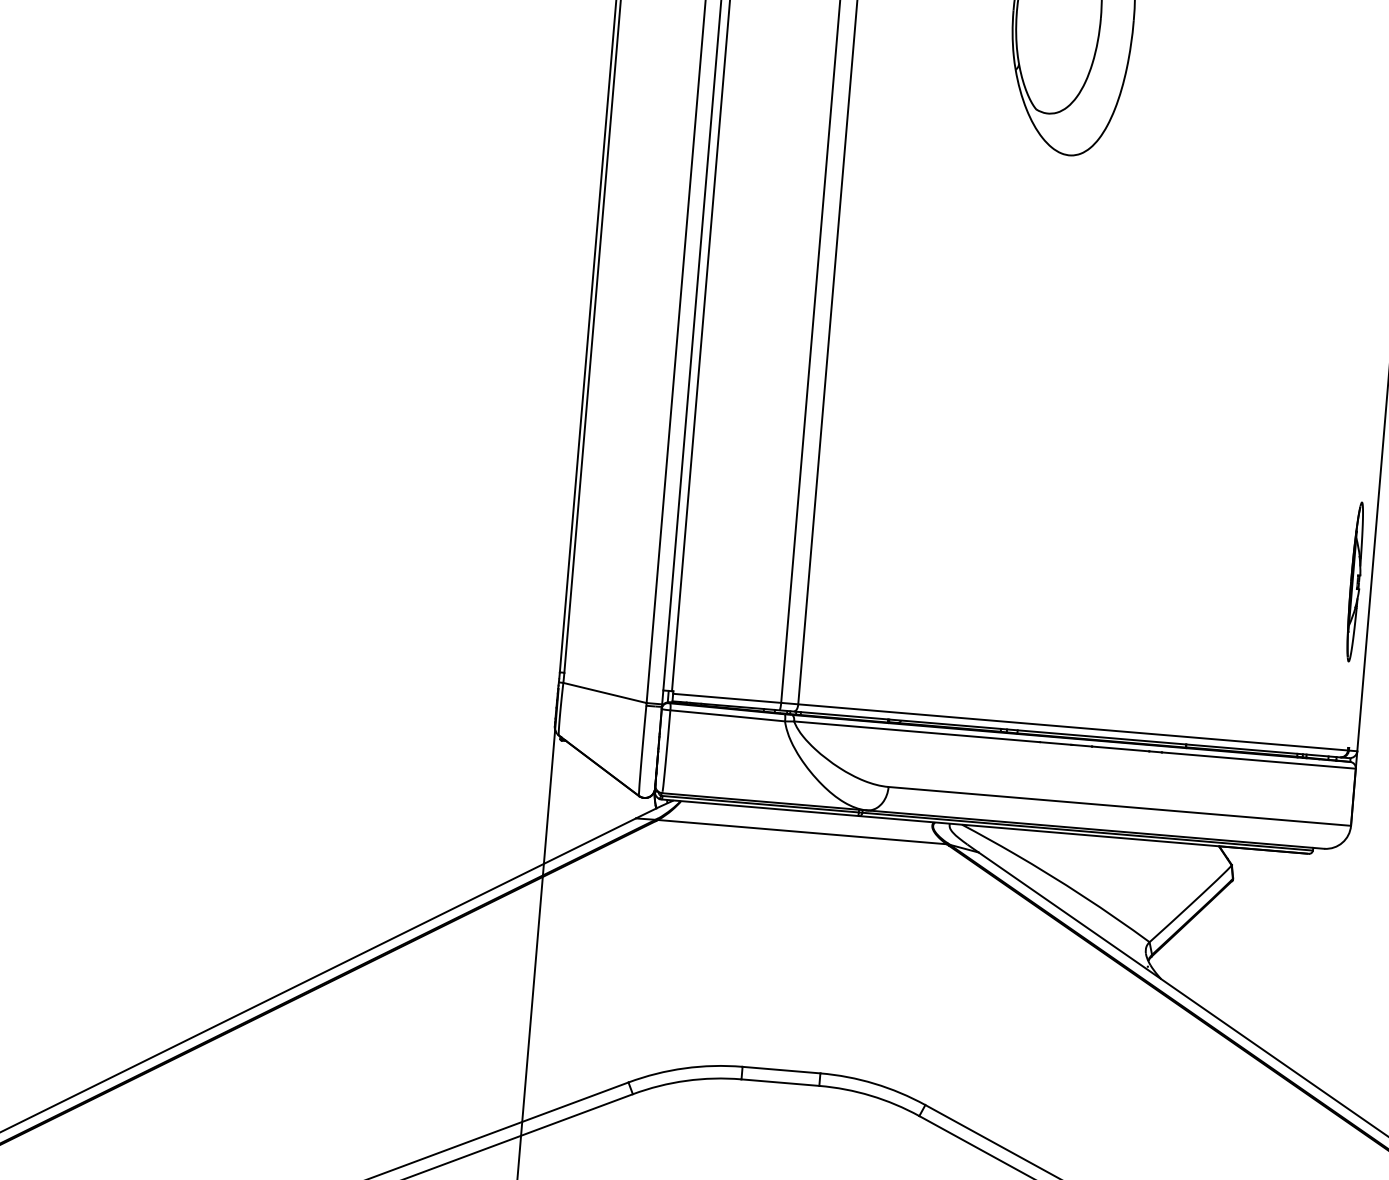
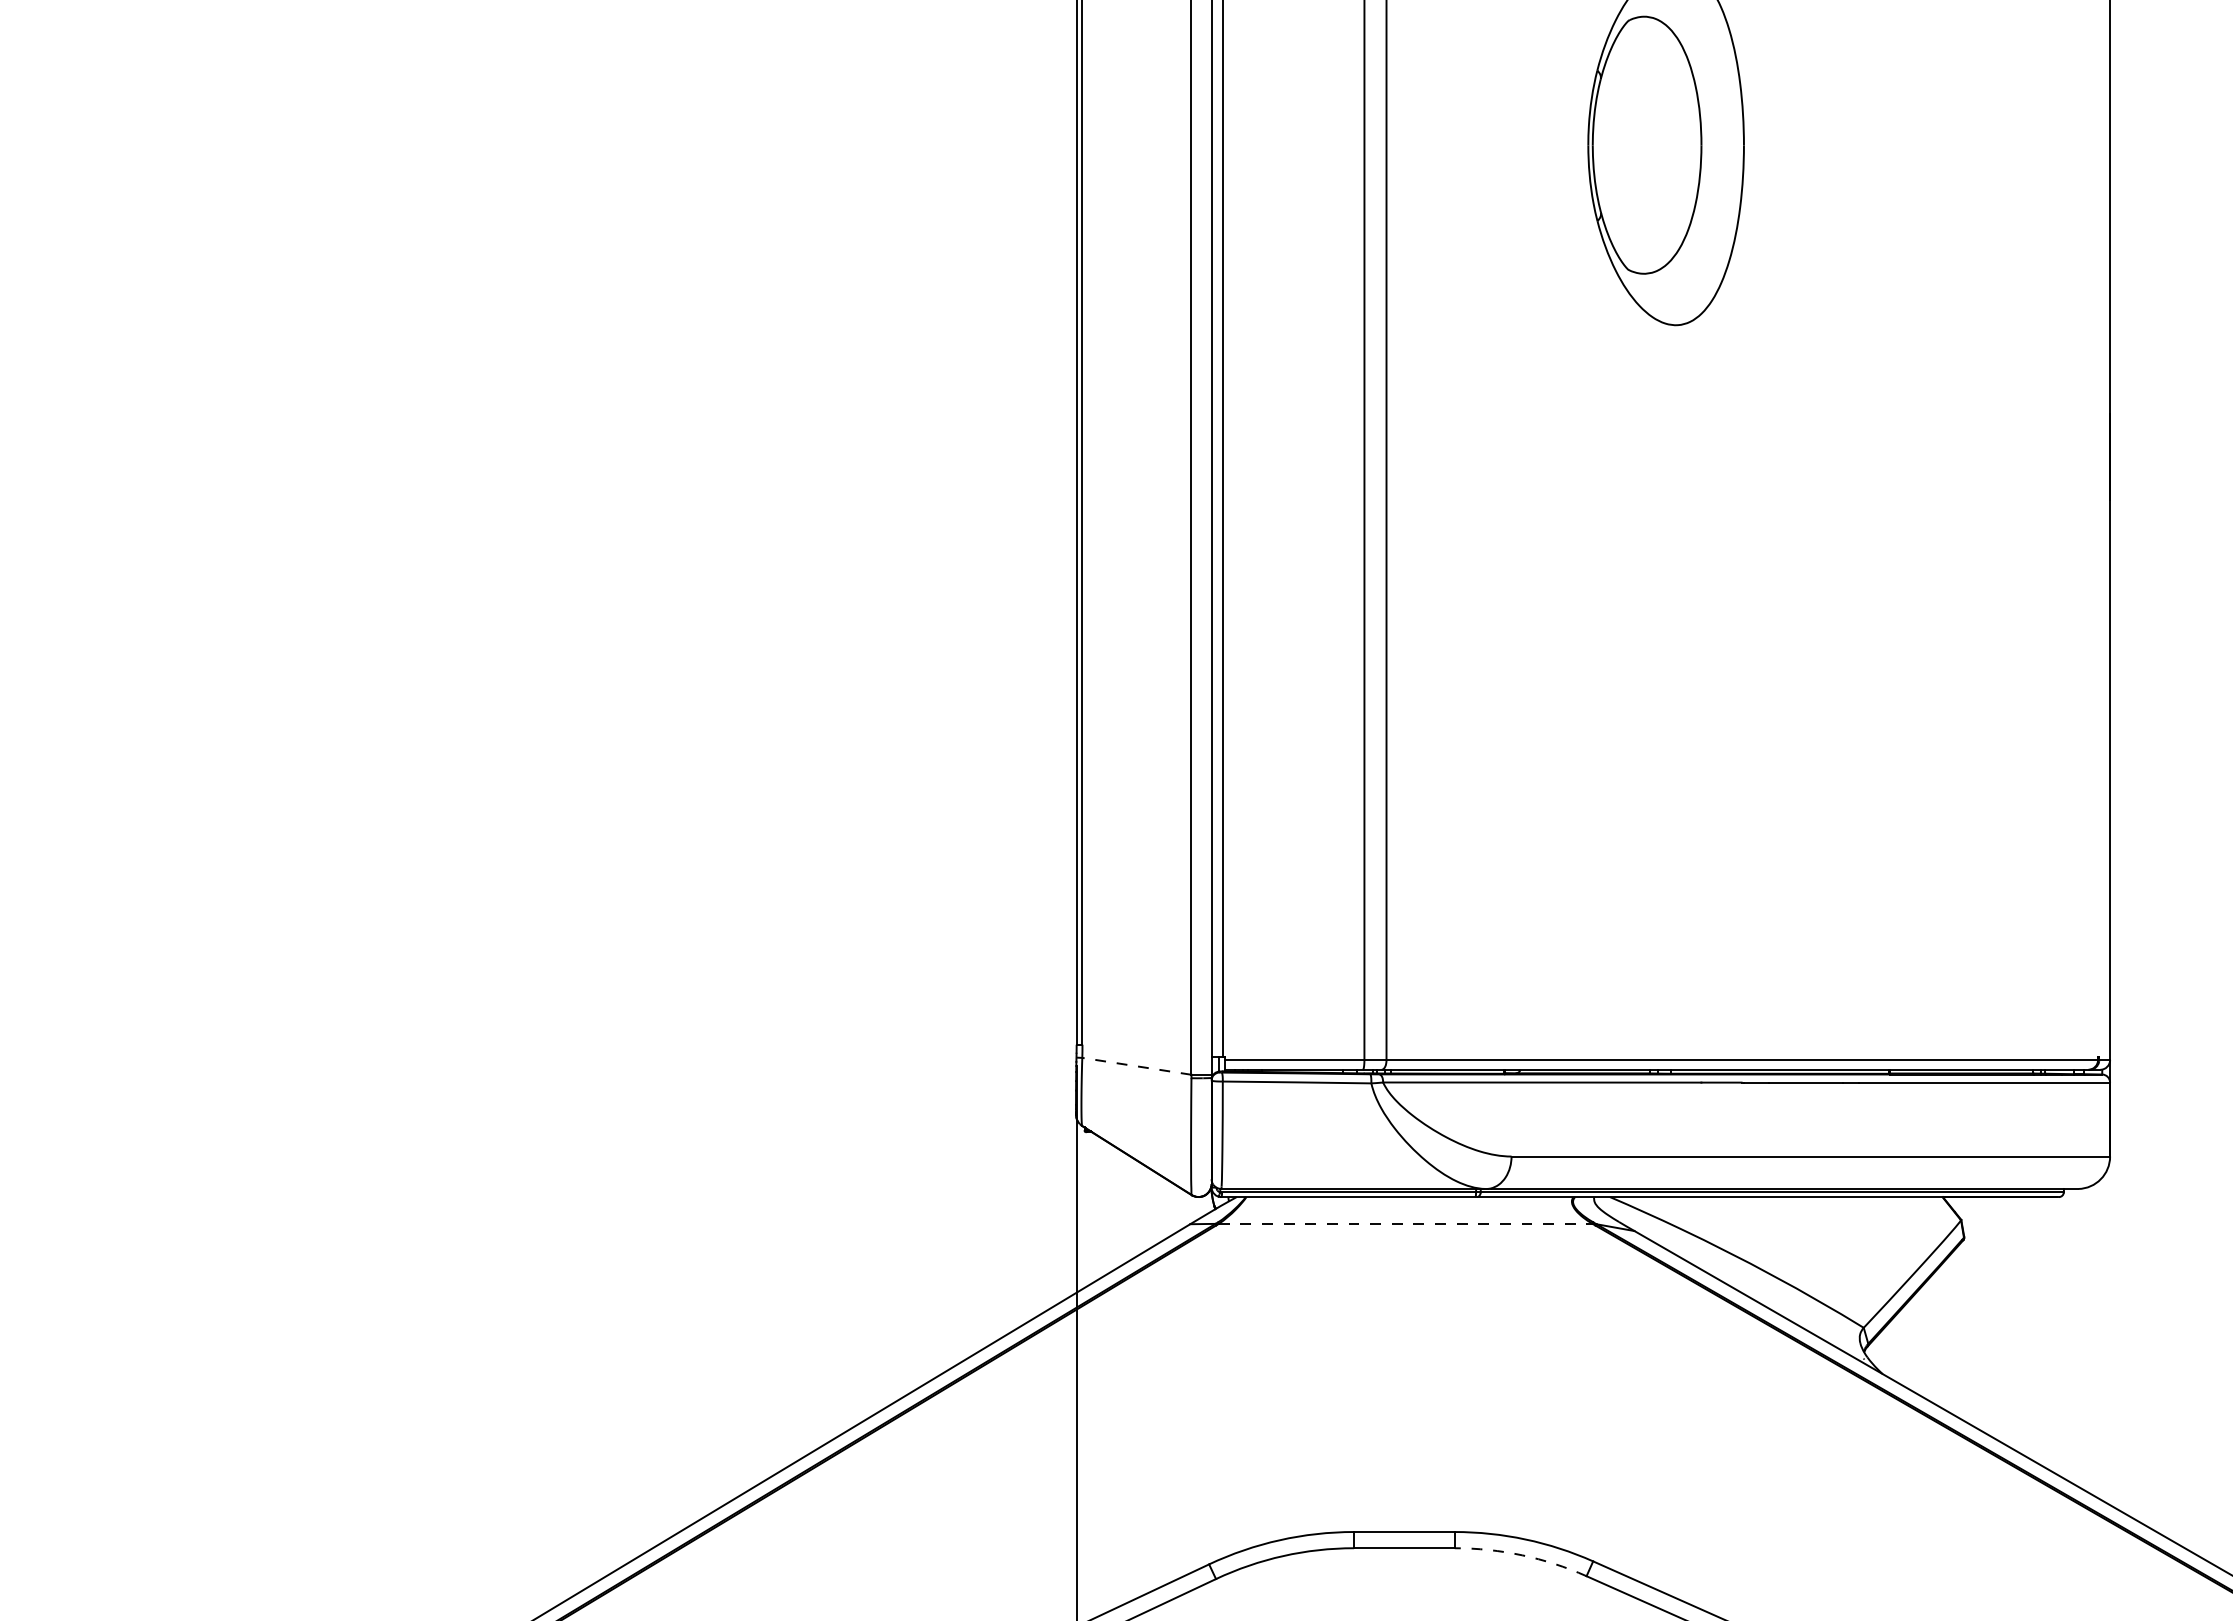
part: (1355, 581) -> (2089, 842), removed
line: (604, 693) -> (1136, 1066), solid -> dashed
line: (802, 831) -> (1405, 1223), solid -> dashed
arc: (871, 1095) -> (1522, 1555), solid -> dashed

